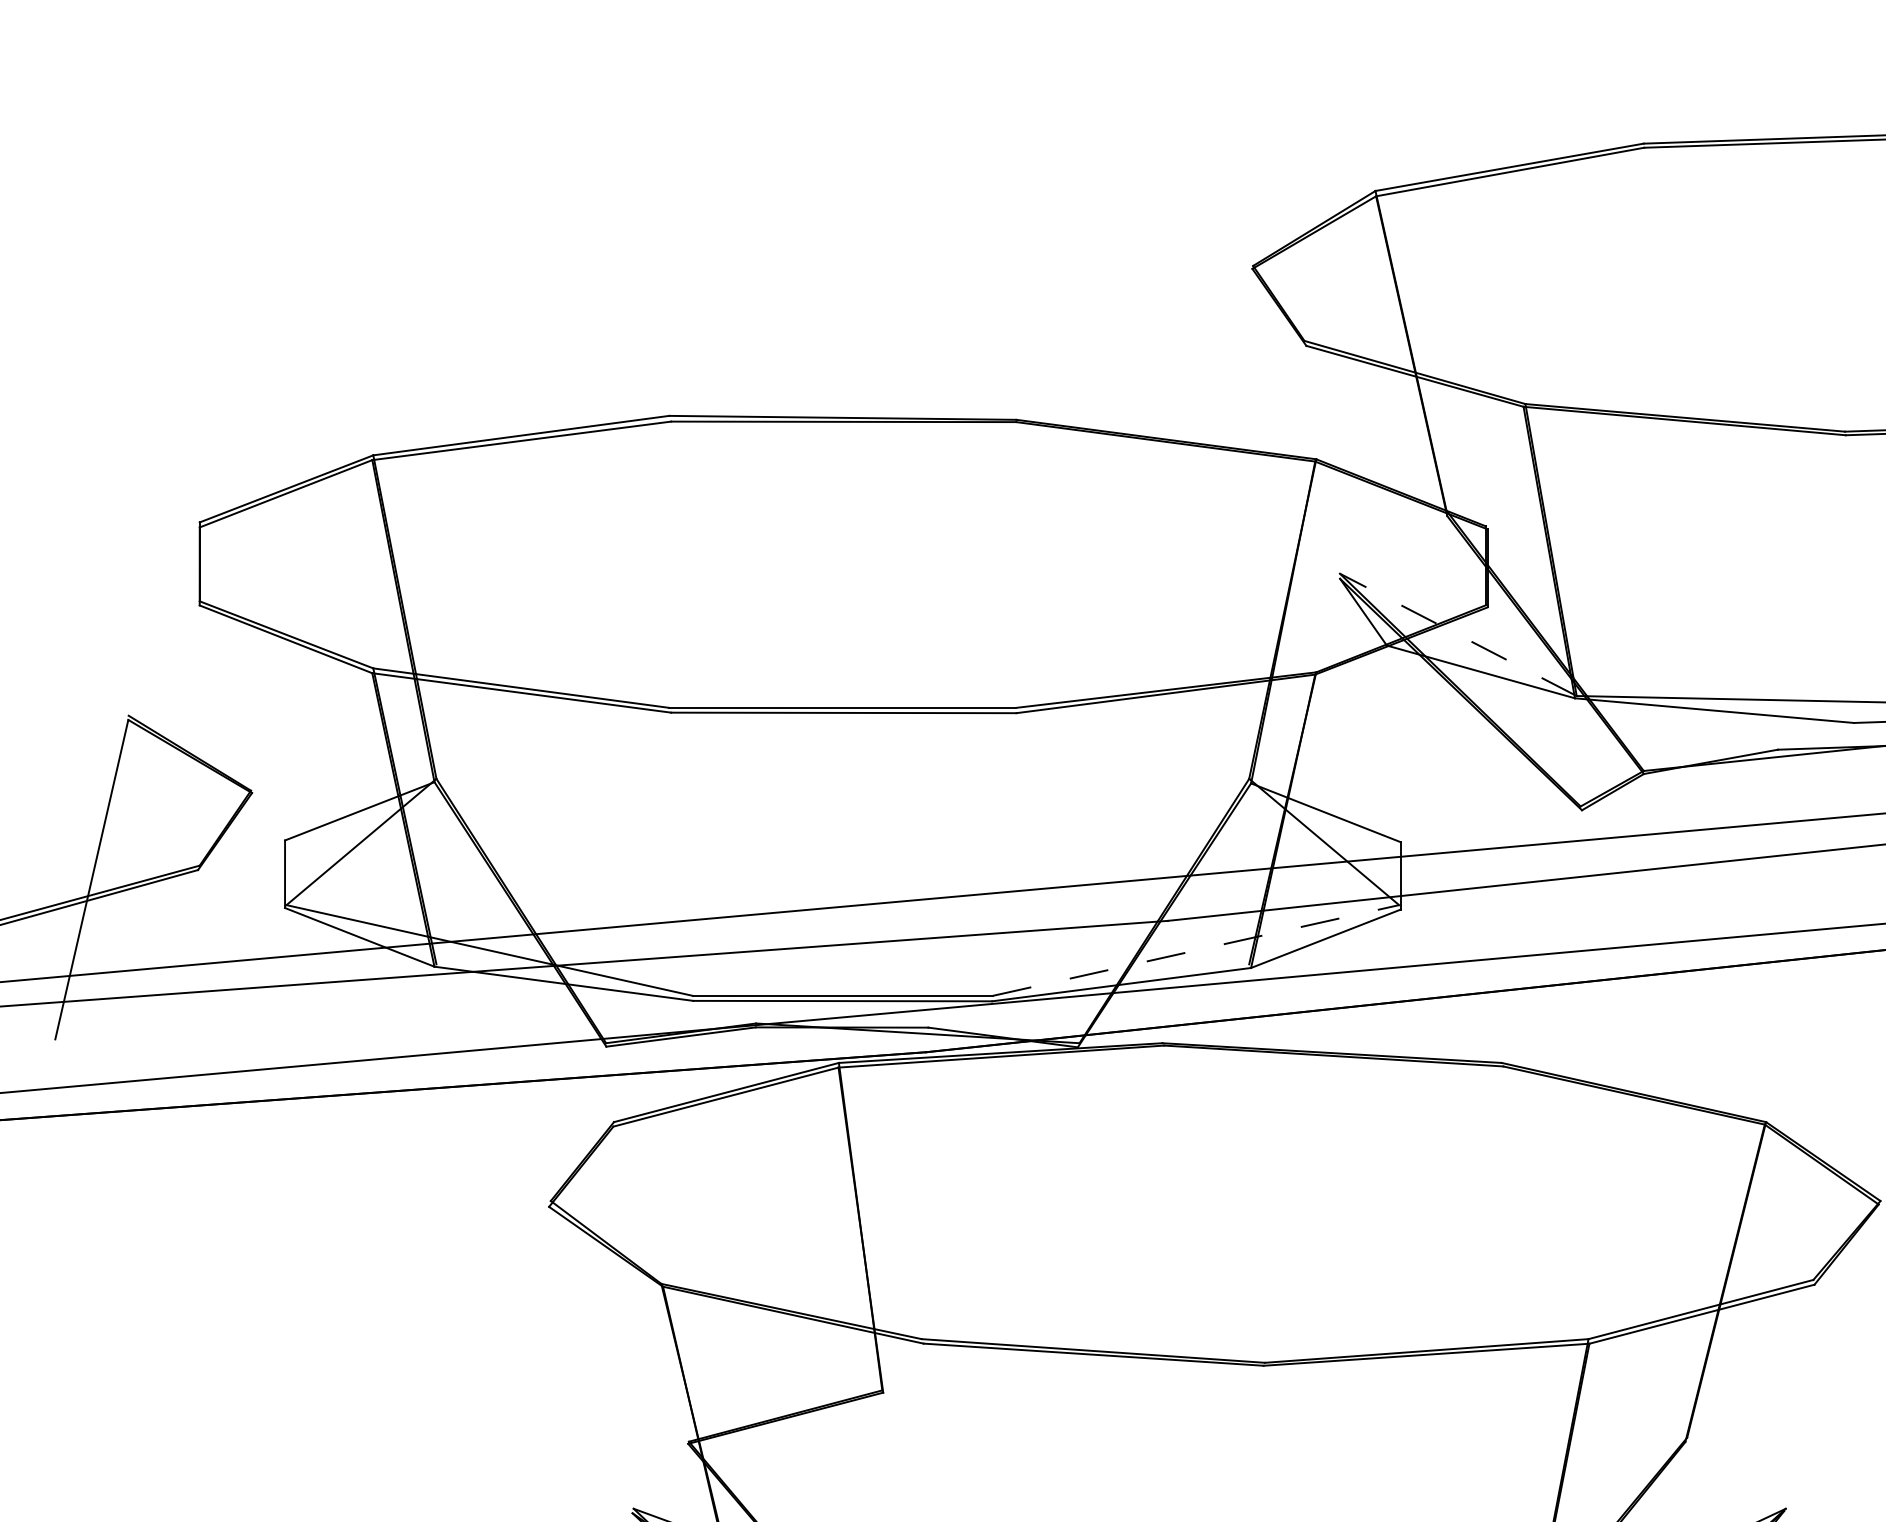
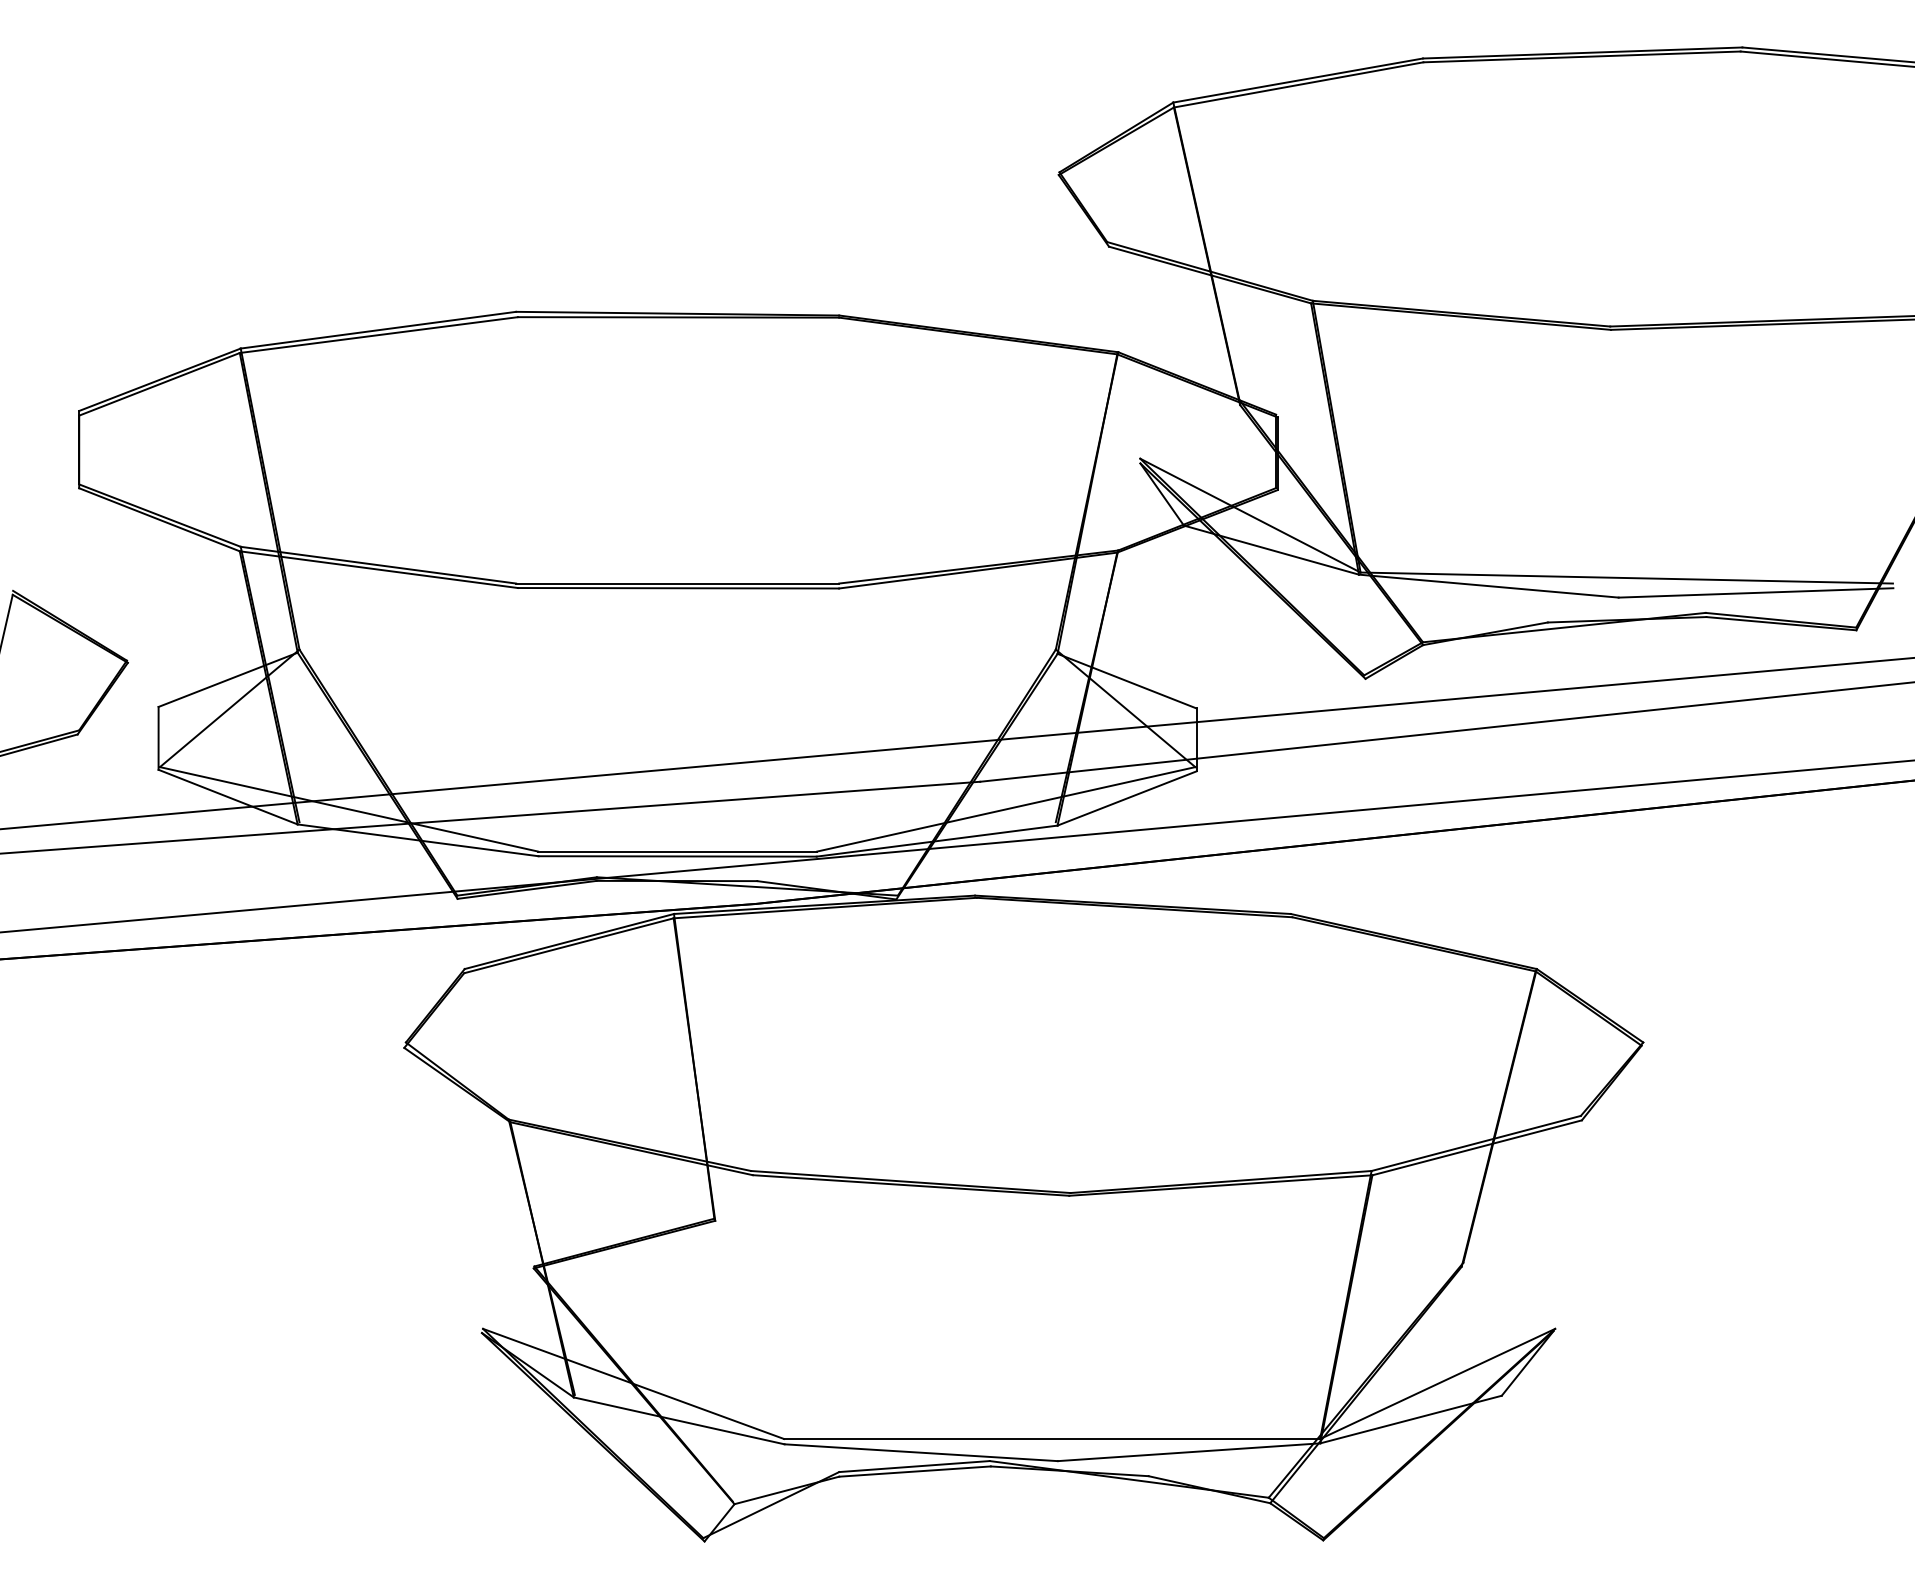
line: (1458, 634) -> (1250, 515), dashed -> solid
line: (1196, 950) -> (1006, 809), dashed -> solid

